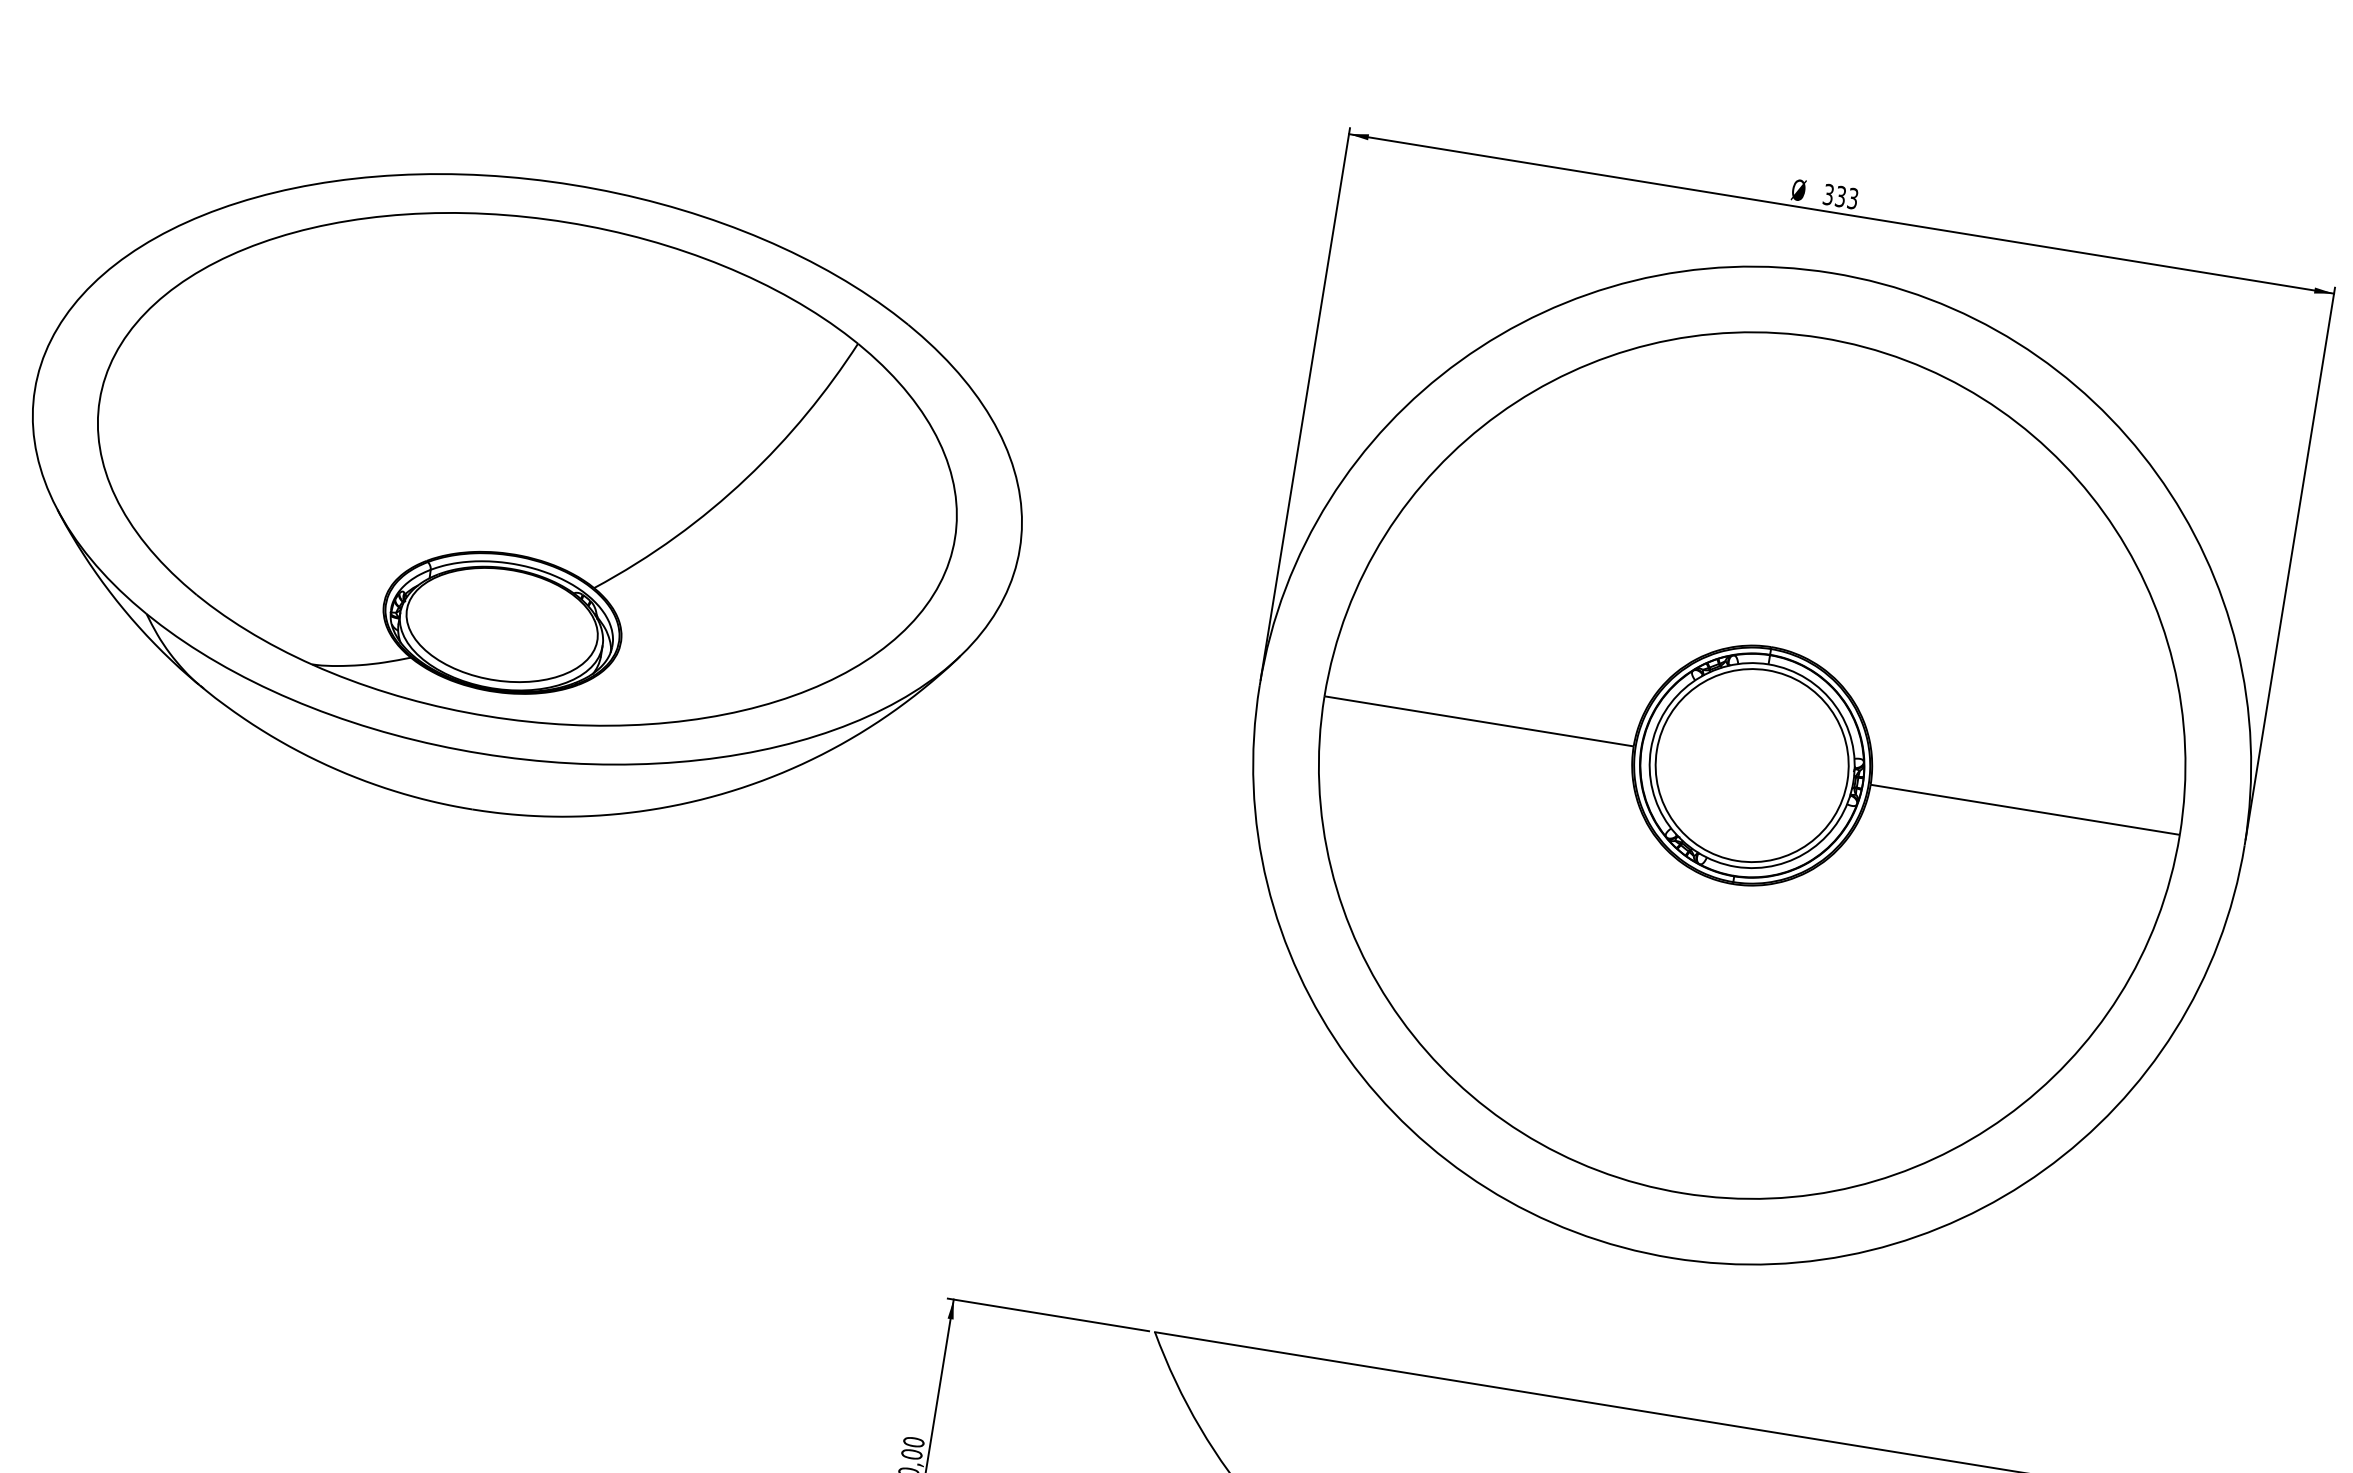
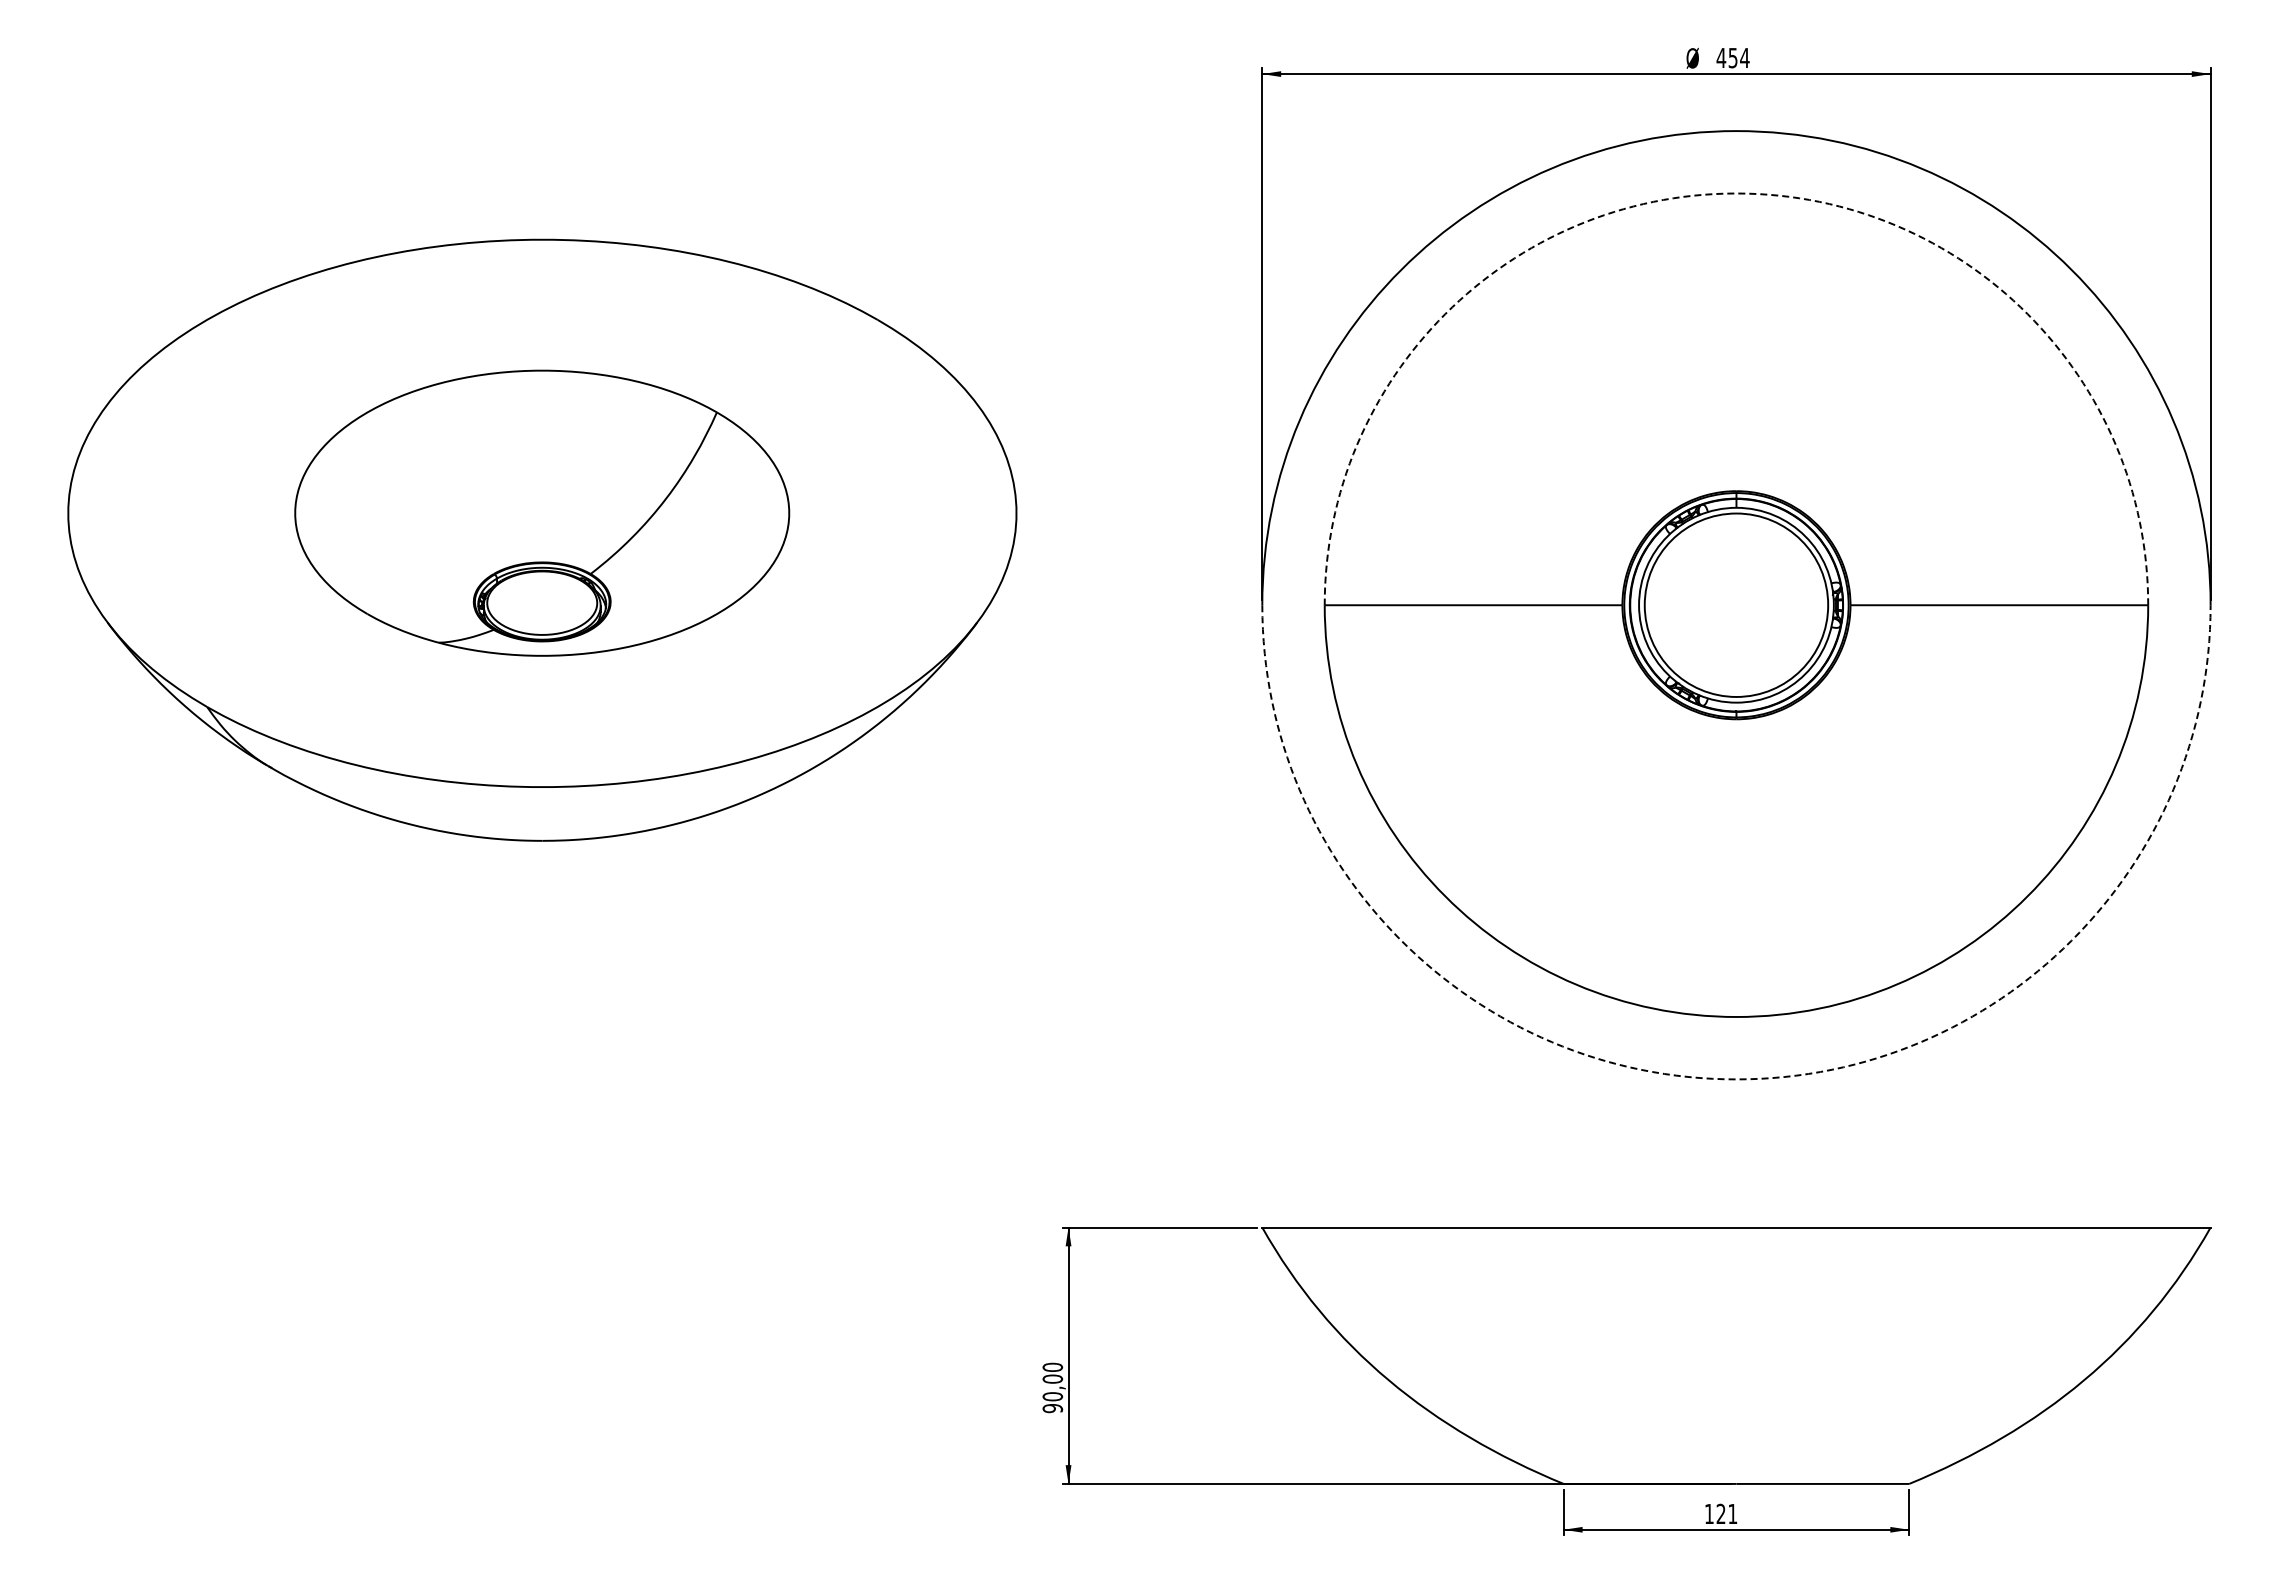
text: (1840, 195) -> (1732, 57), 333 -> 454
arc: (1821, 337) -> (1736, 193), solid -> dashed
part: (526, 468) -> (541, 512), size x0.6
arc: (1672, 1258) -> (1736, 1079), solid -> dashed

